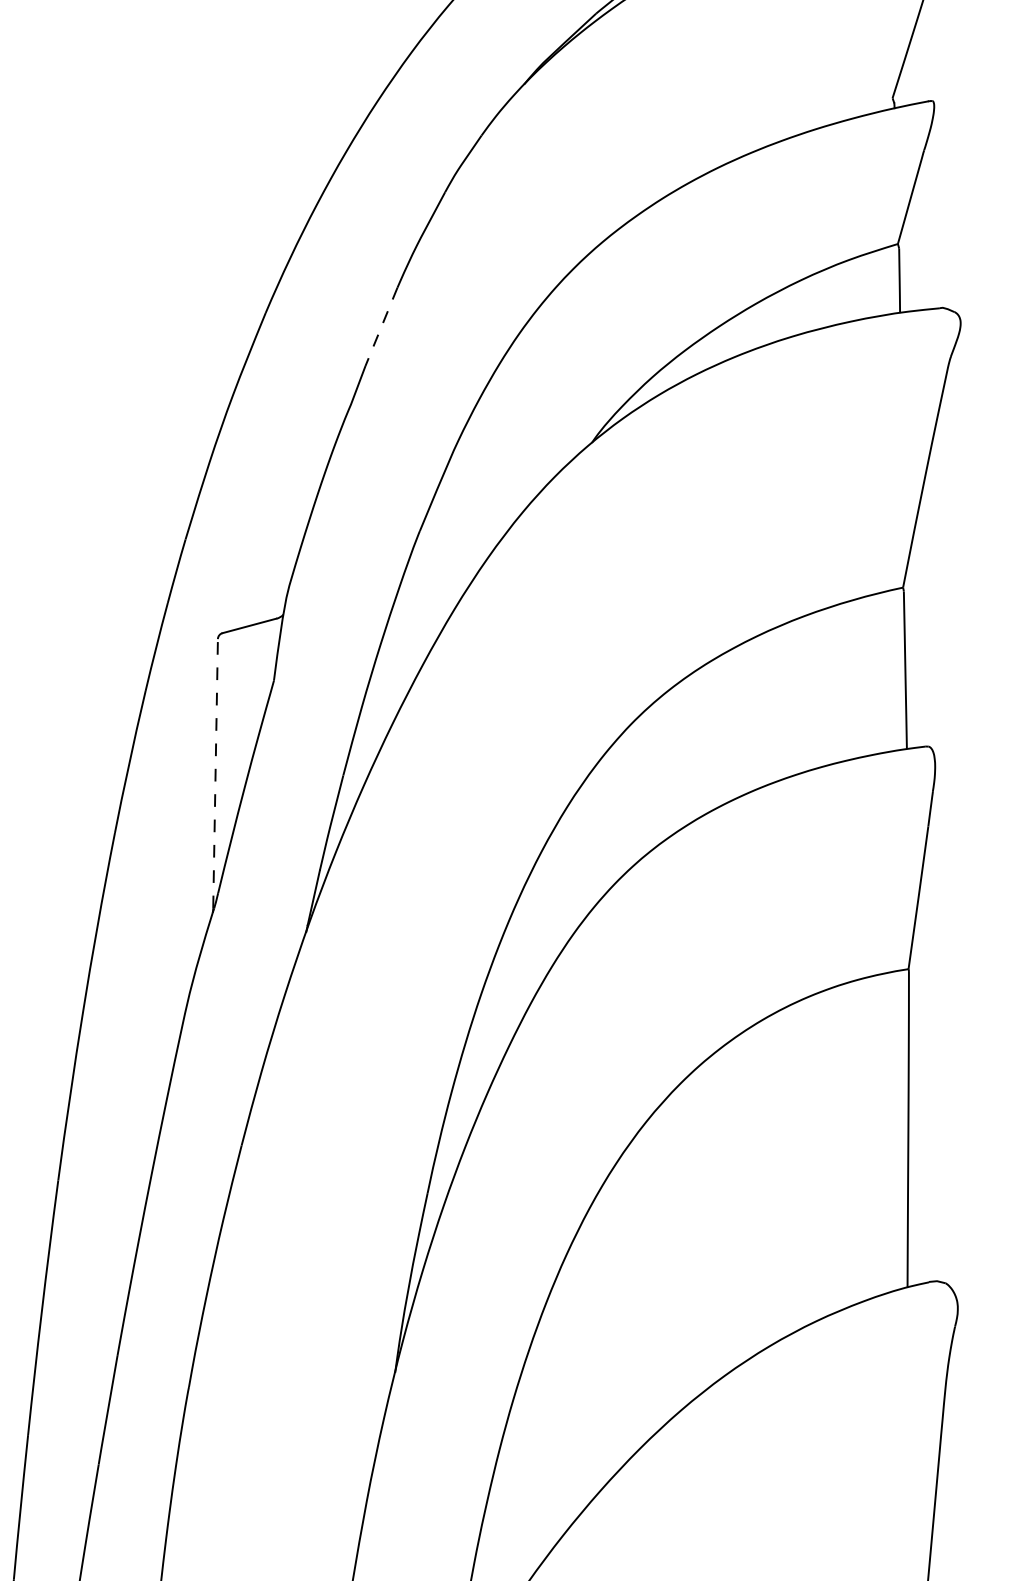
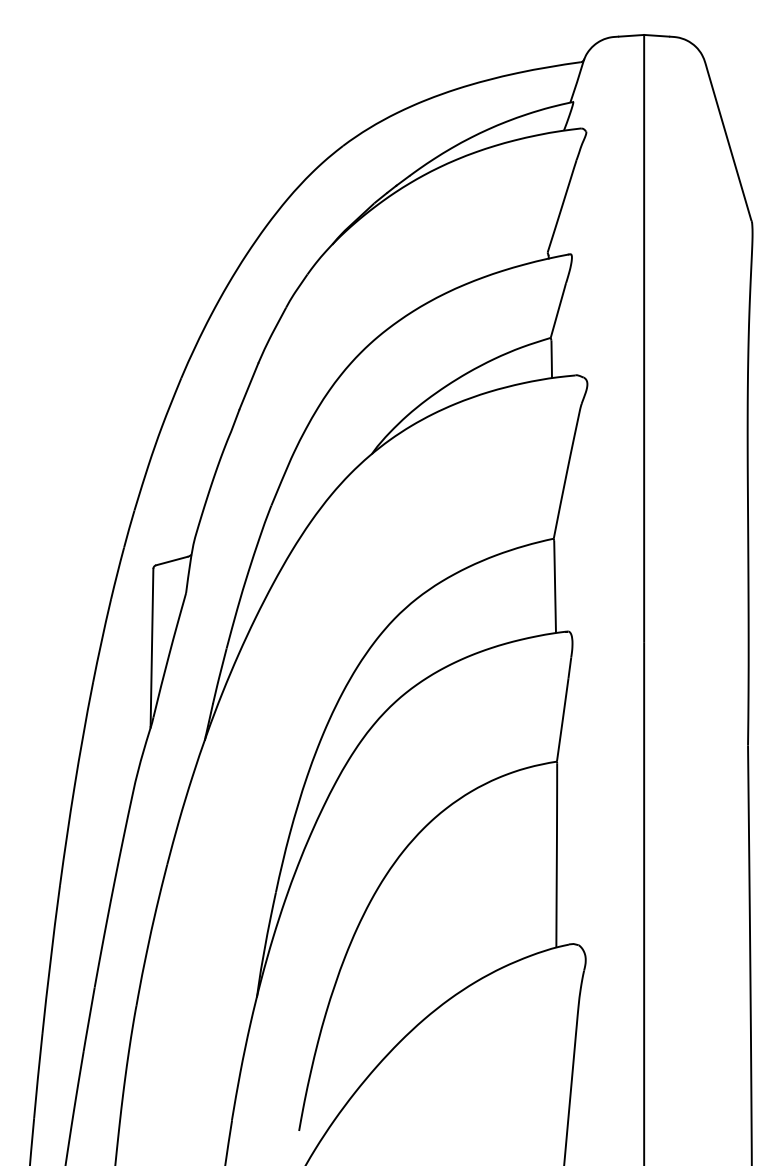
line: (380, 327) -> (248, 386), dashed -> solid
line: (216, 773) -> (152, 647), dashed -> solid

